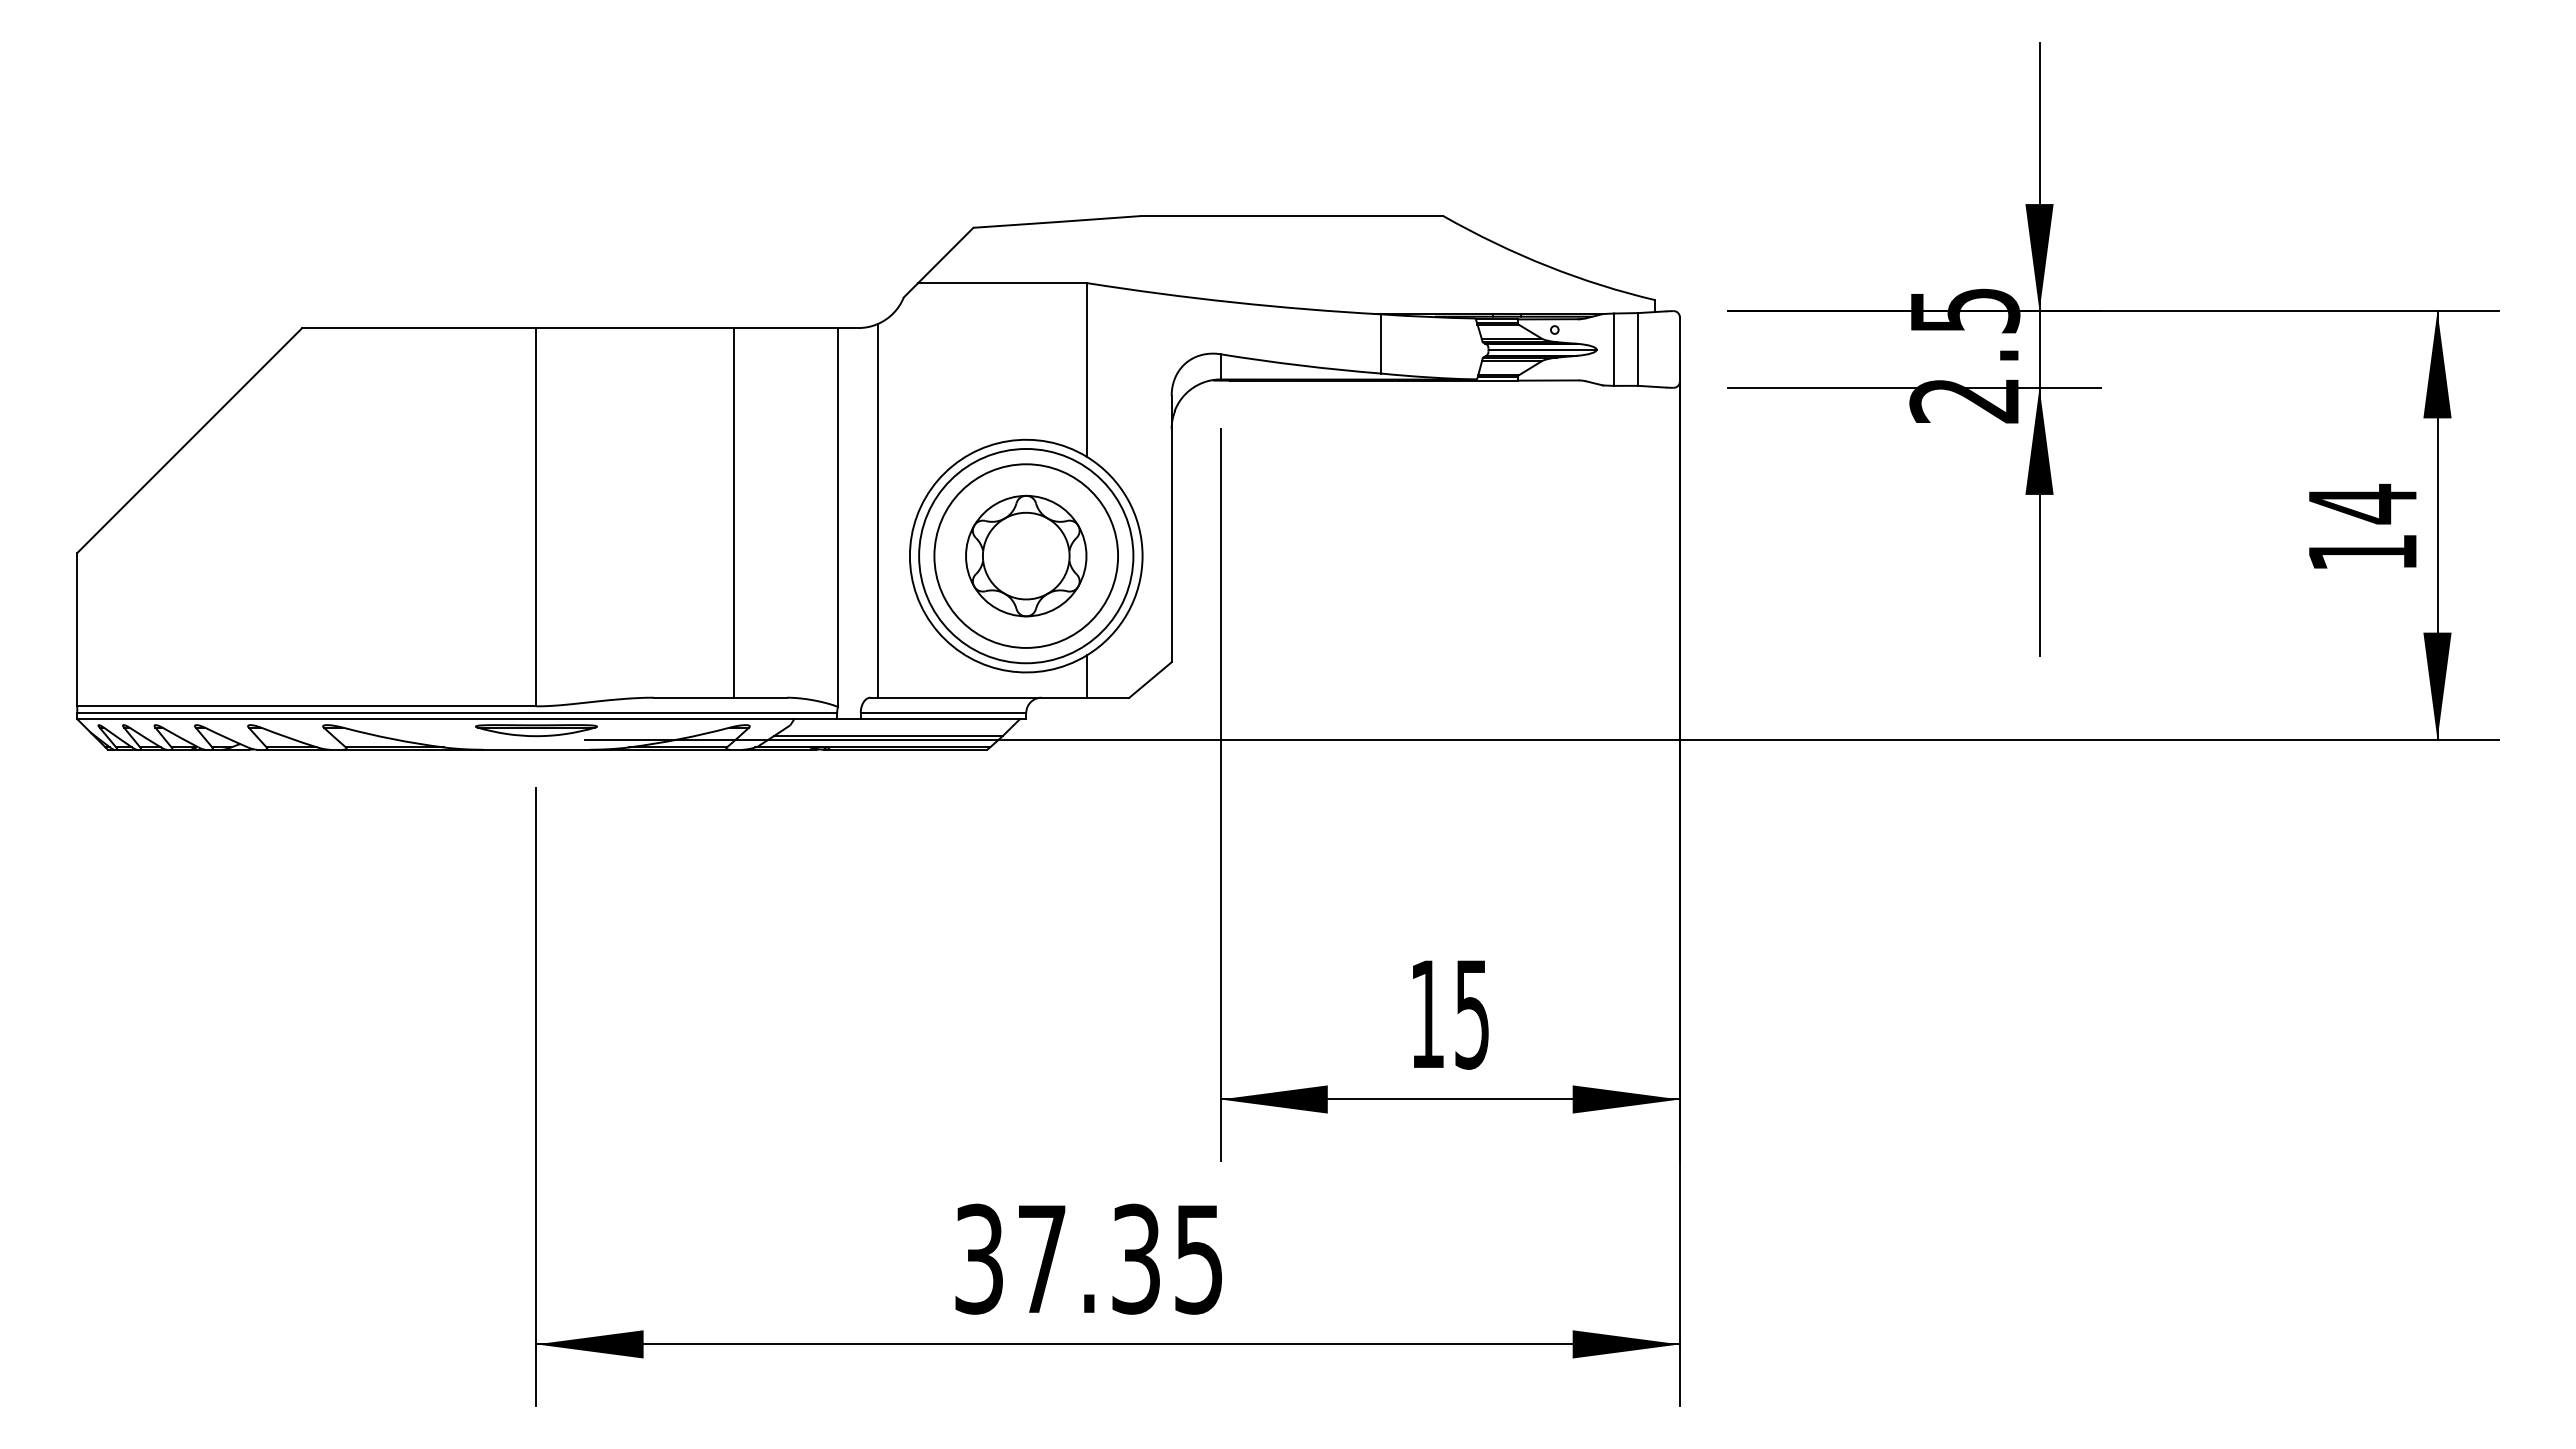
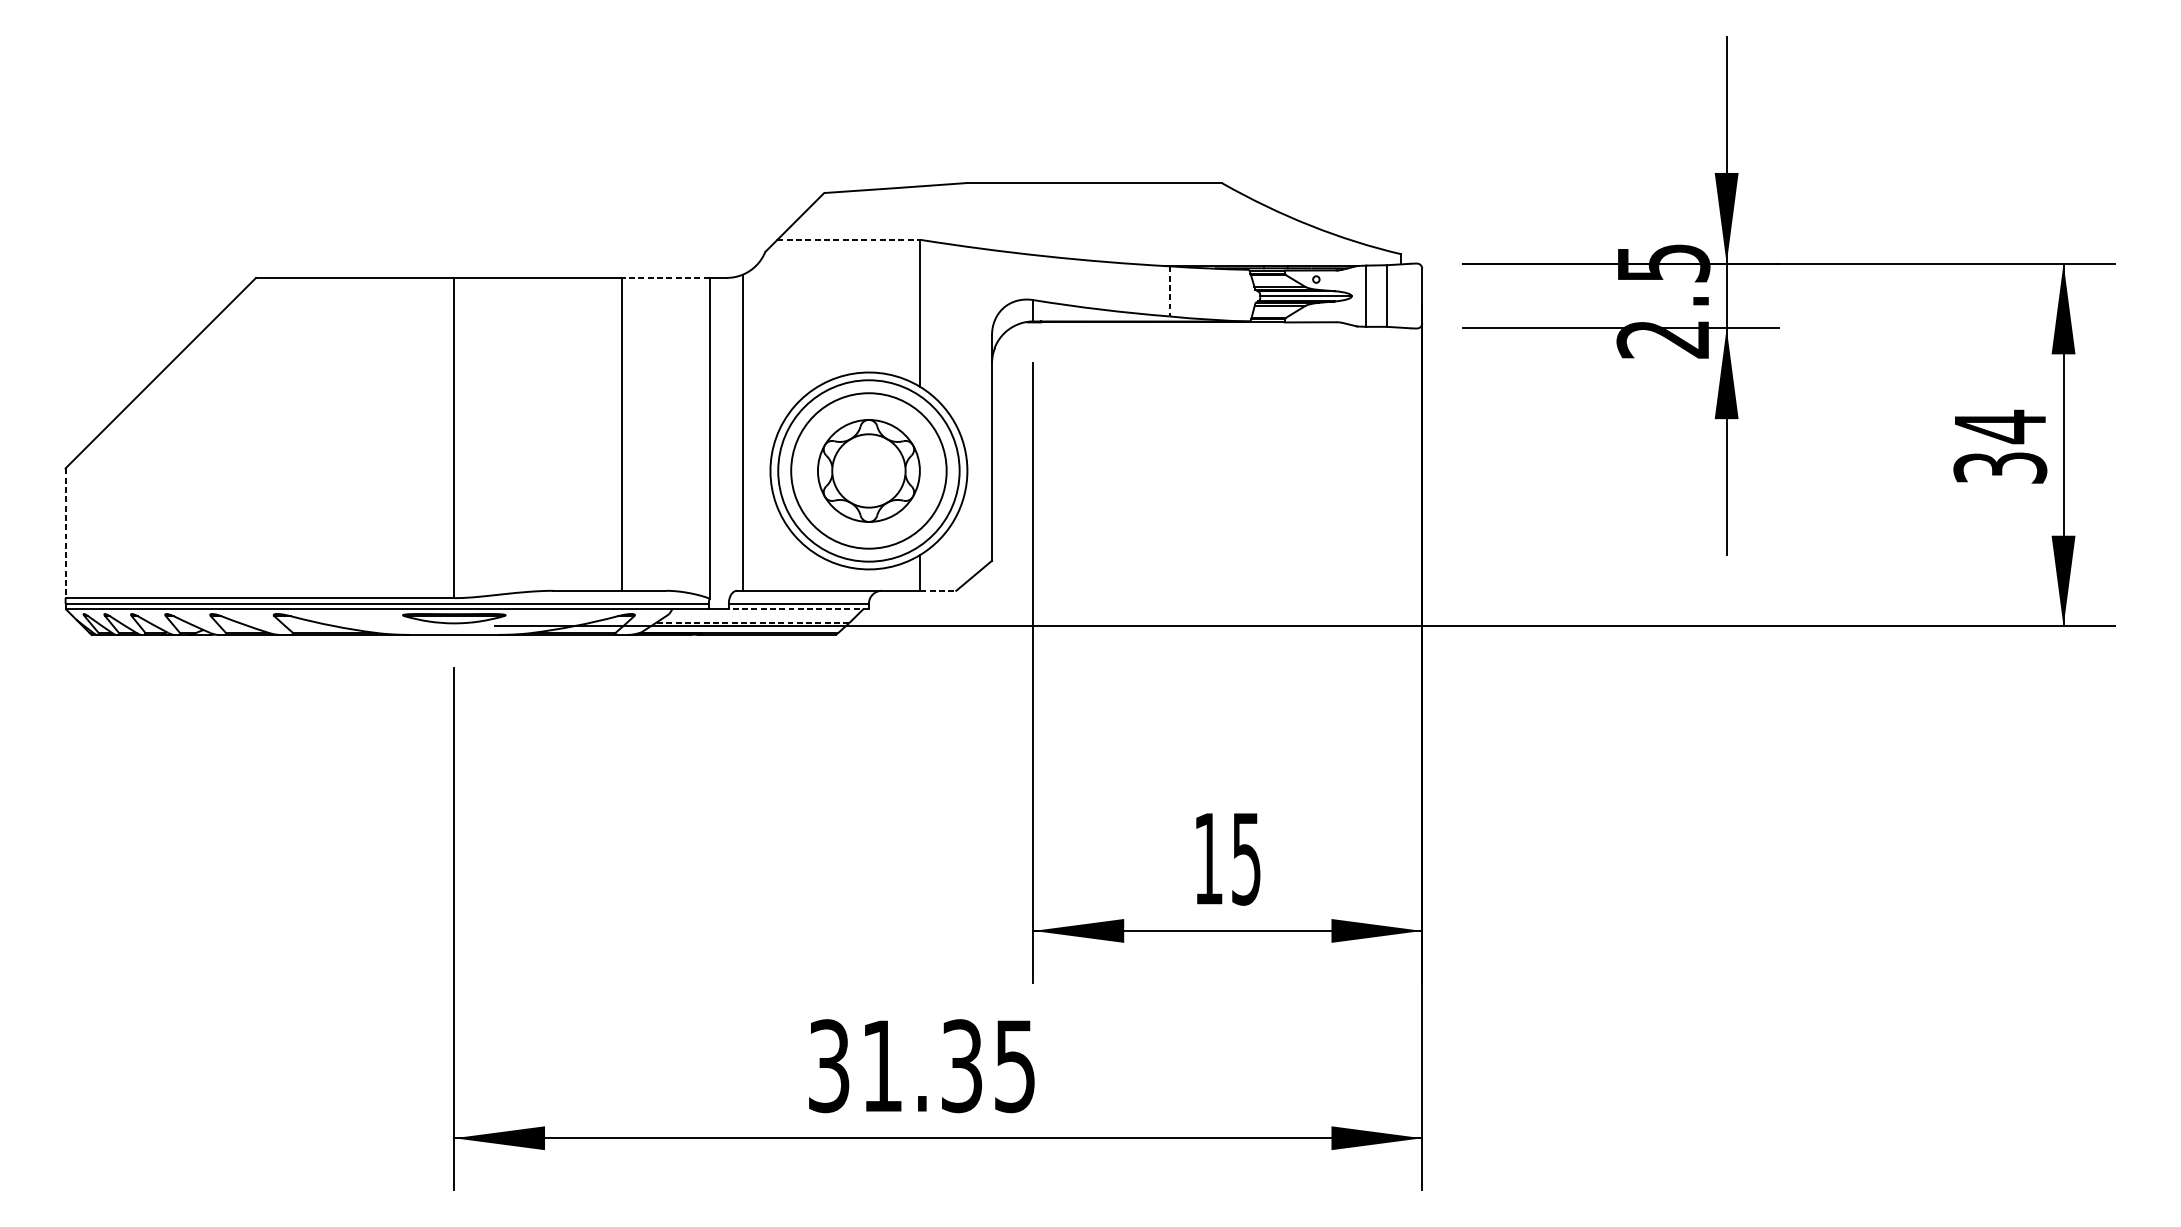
line: (1003, 283) -> (849, 240), solid -> dashed
line: (786, 328) -> (665, 278), solid -> dashed
line: (1381, 343) -> (1169, 290), solid -> dashed
text: (2362, 552) -> (2000, 467), 14 -> 34
line: (77, 629) -> (65, 533), solid -> dashed
line: (1108, 697) -> (938, 590), solid -> dashed
line: (943, 719) -> (798, 609), solid -> dashed
line: (888, 735) -> (752, 622), solid -> dashed
text: (1042, 1258) -> (882, 1065), 37.35 -> 31.35

